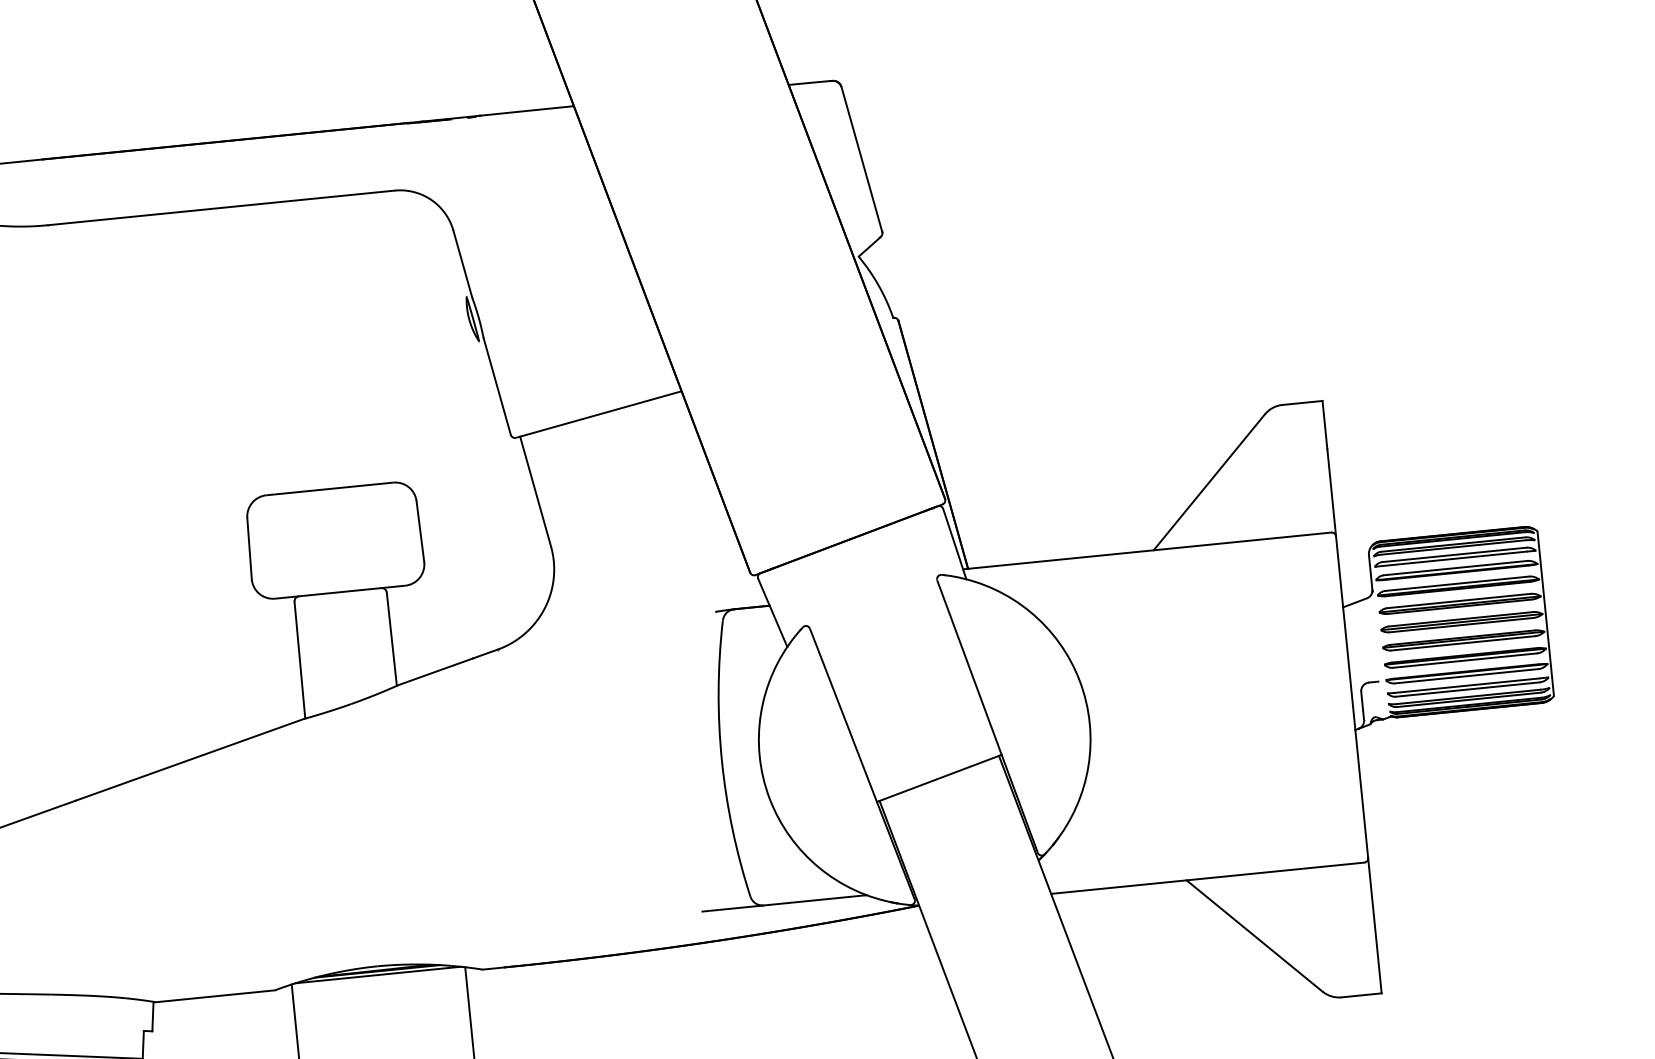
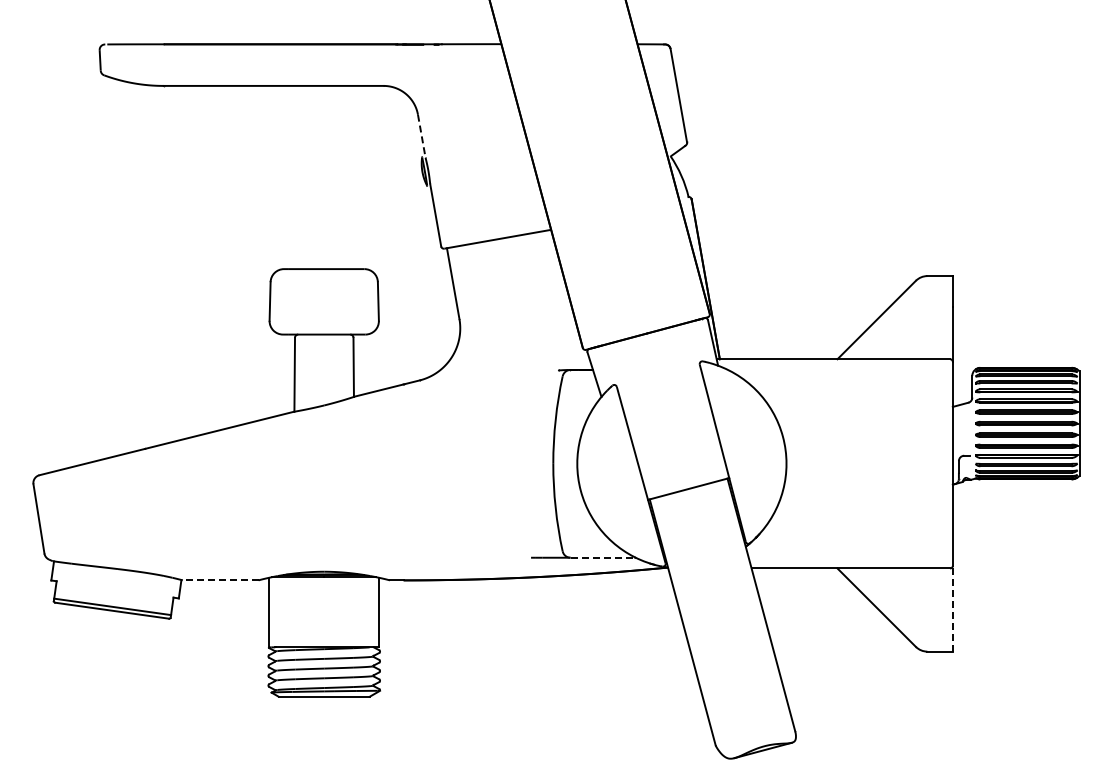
line: (462, 264) -> (421, 136), solid -> dashed
line: (815, 899) -> (603, 557), solid -> dashed
line: (1374, 925) -> (952, 608), solid -> dashed
line: (215, 996) -> (220, 580), solid -> dashed

